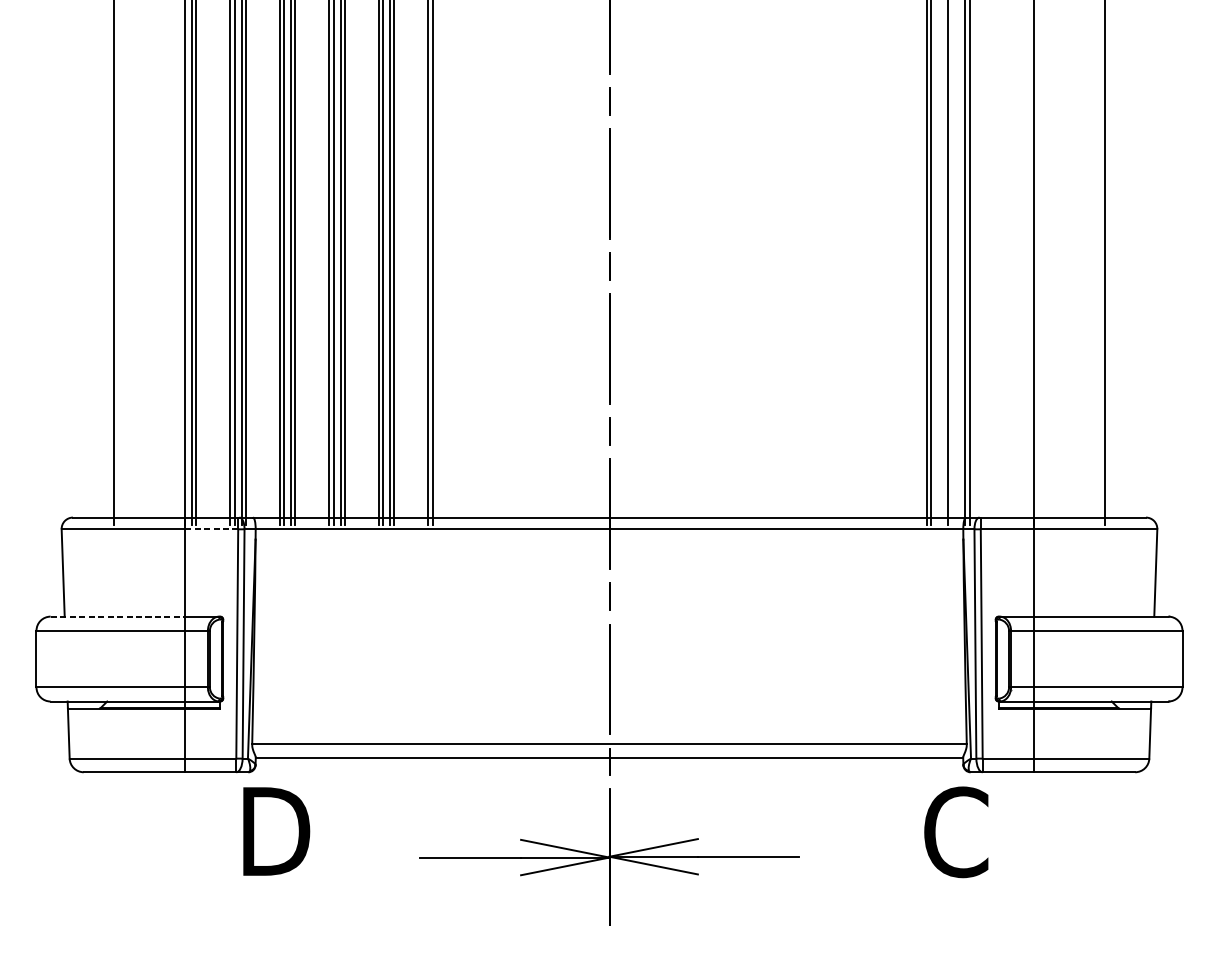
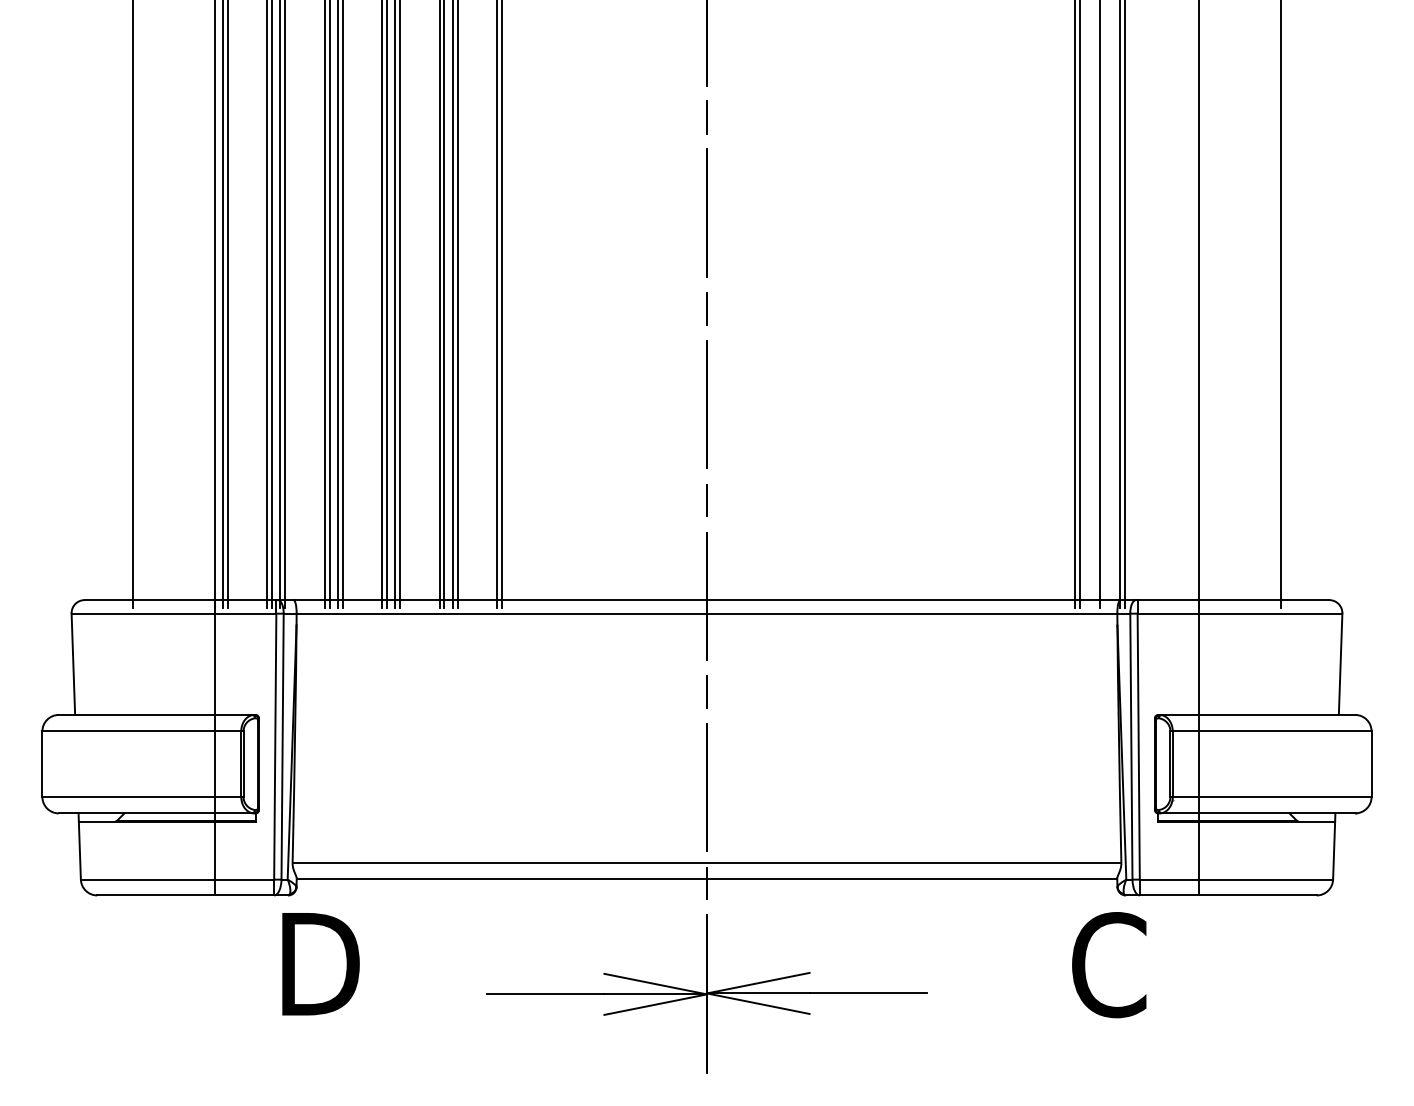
line: (211, 529) -> (245, 613), dashed -> solid
line: (117, 616) -> (136, 714), dashed -> solid

